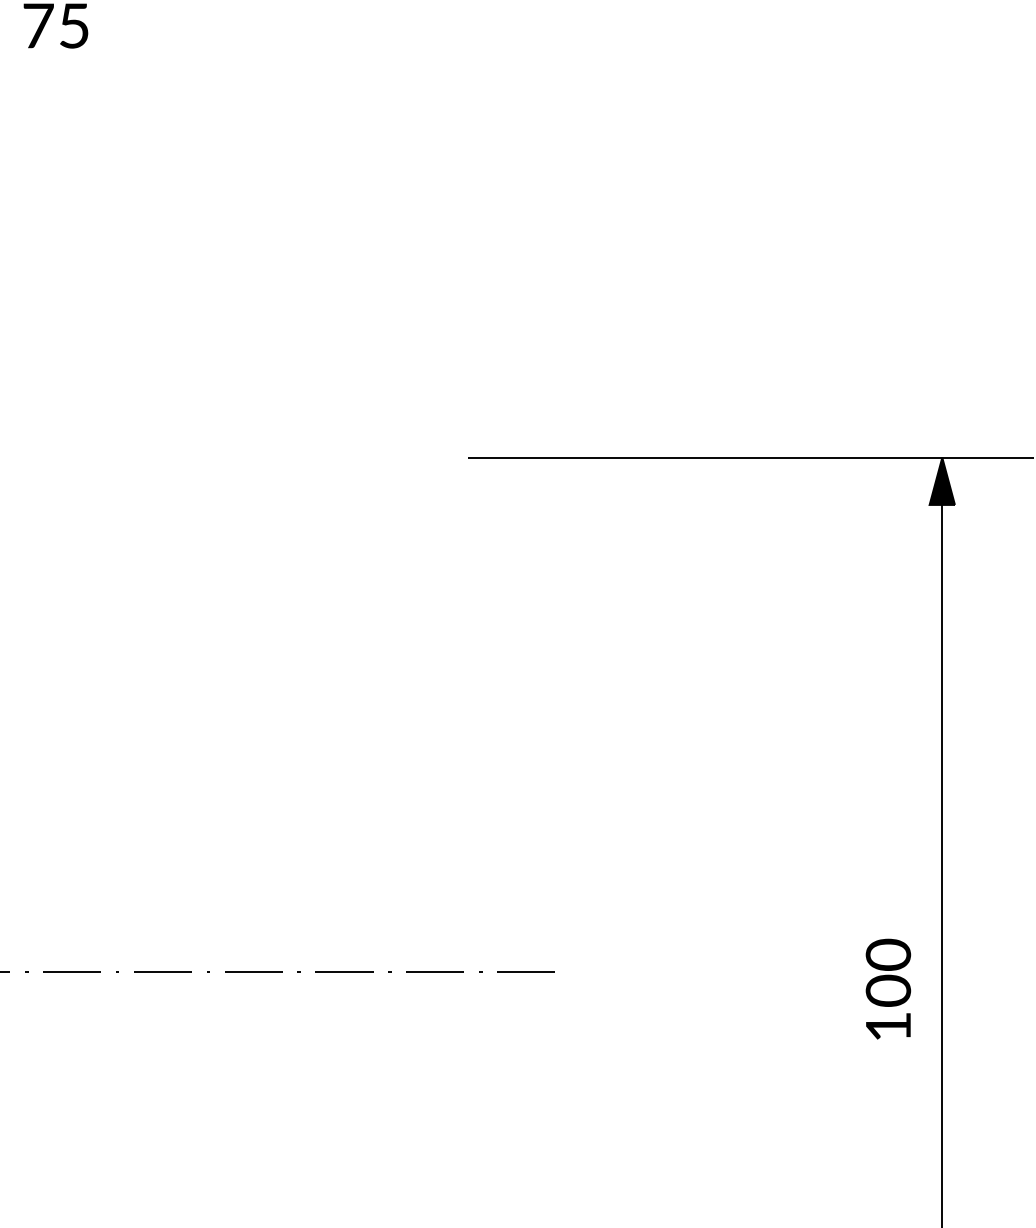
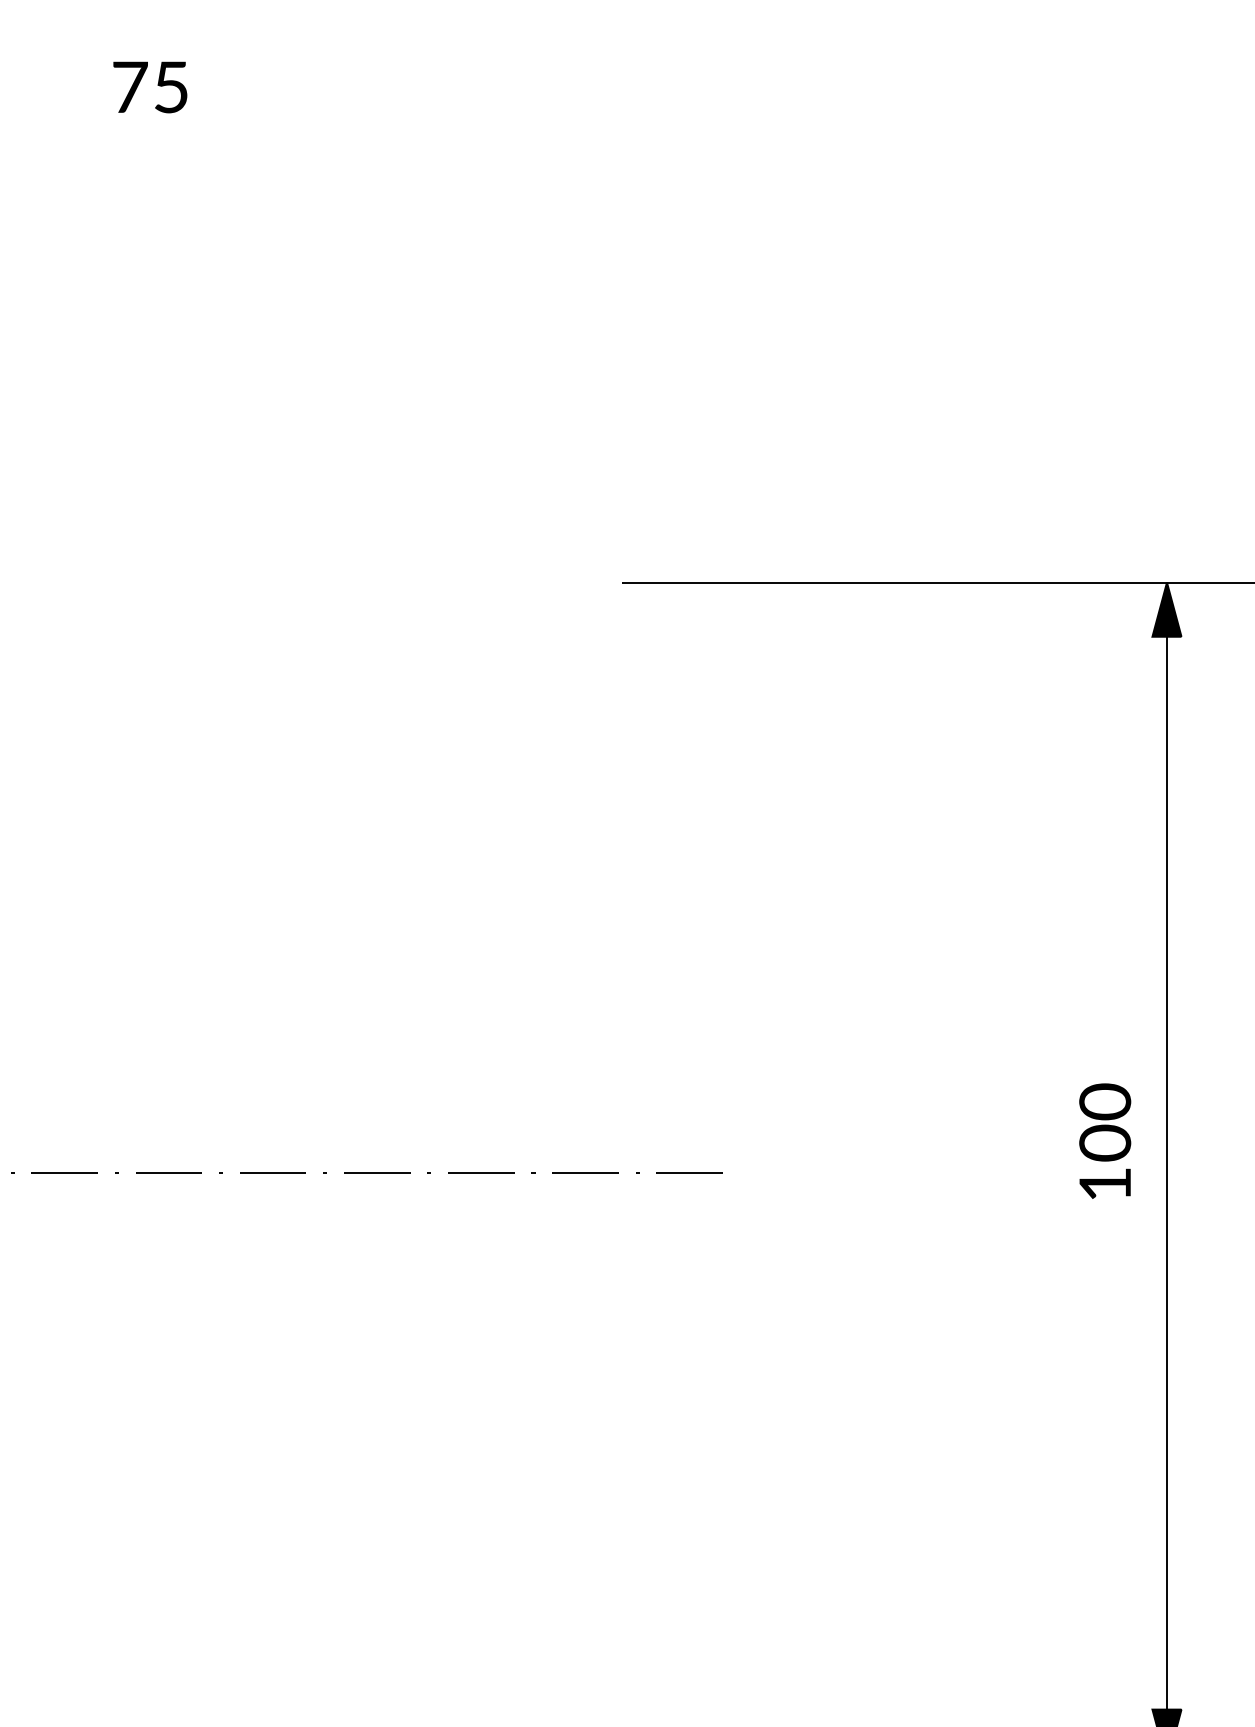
text: (888, 988) -> (1105, 1140), moved

